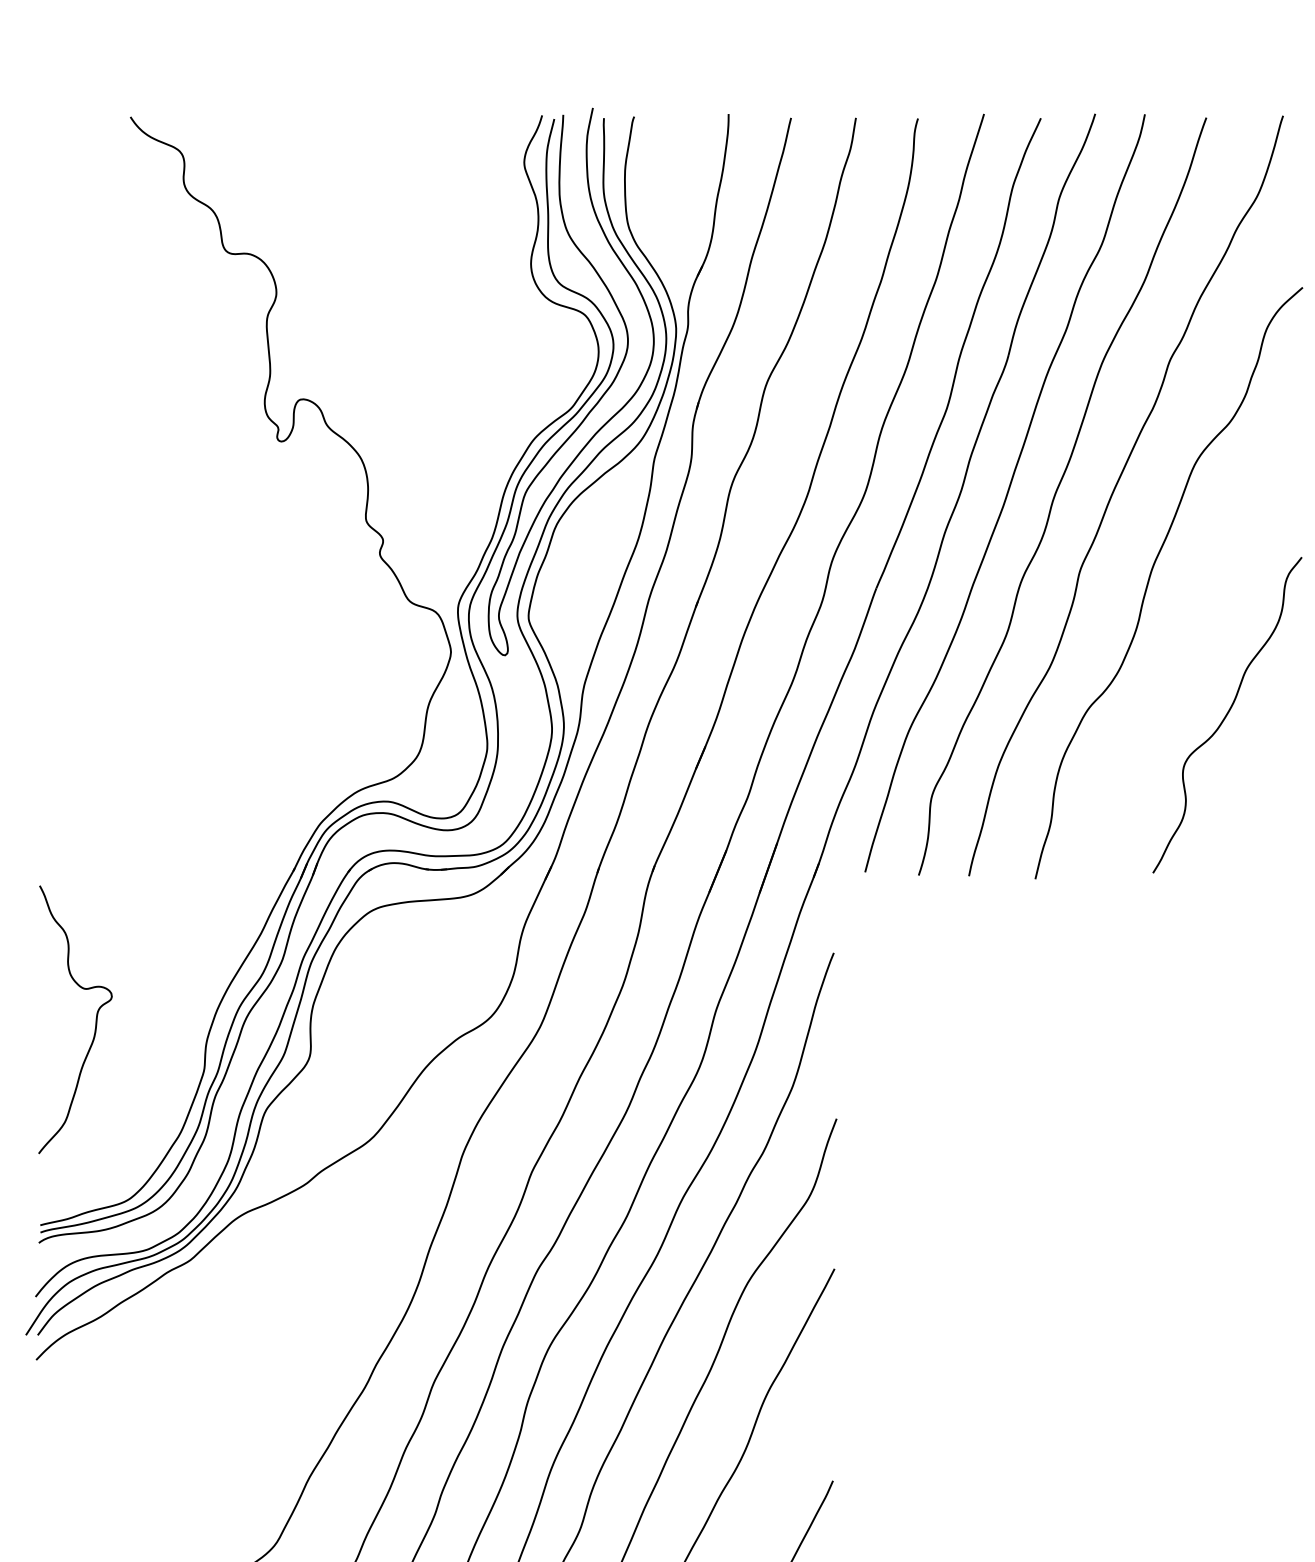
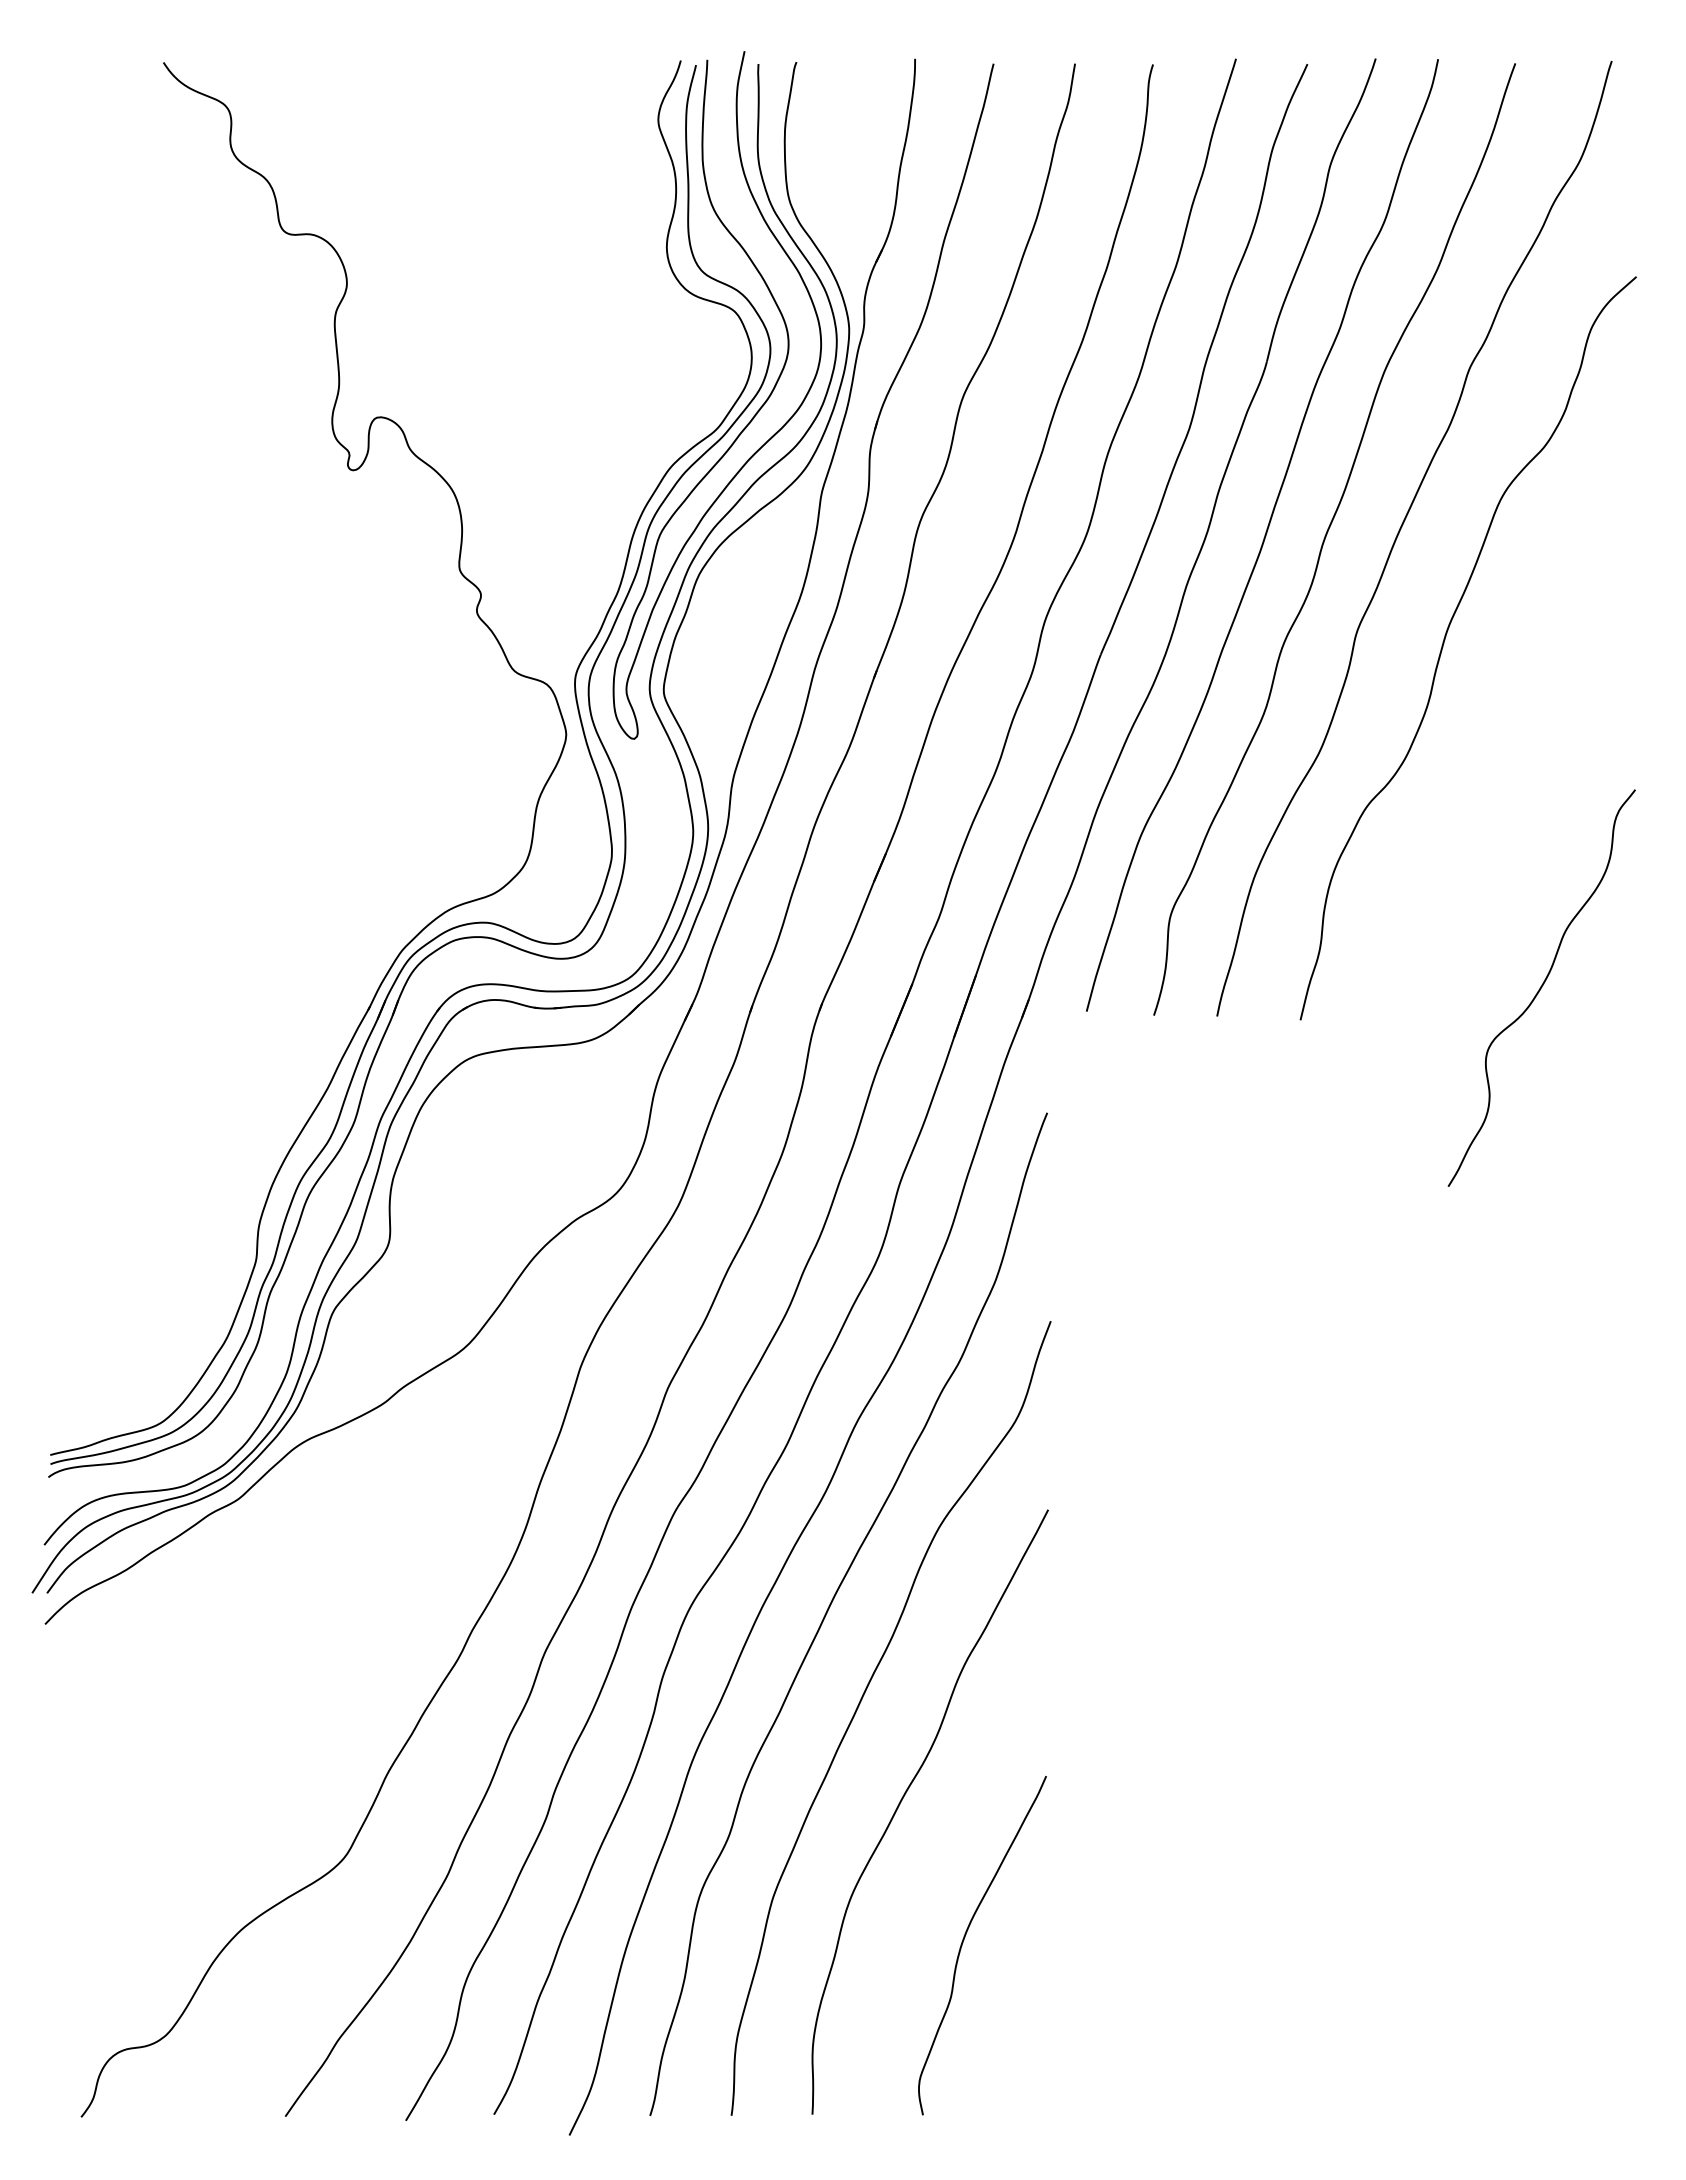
curve: (1227, 714) -> (1541, 987), moved
curve: (95, 1022) -> (119, 1200), removed

